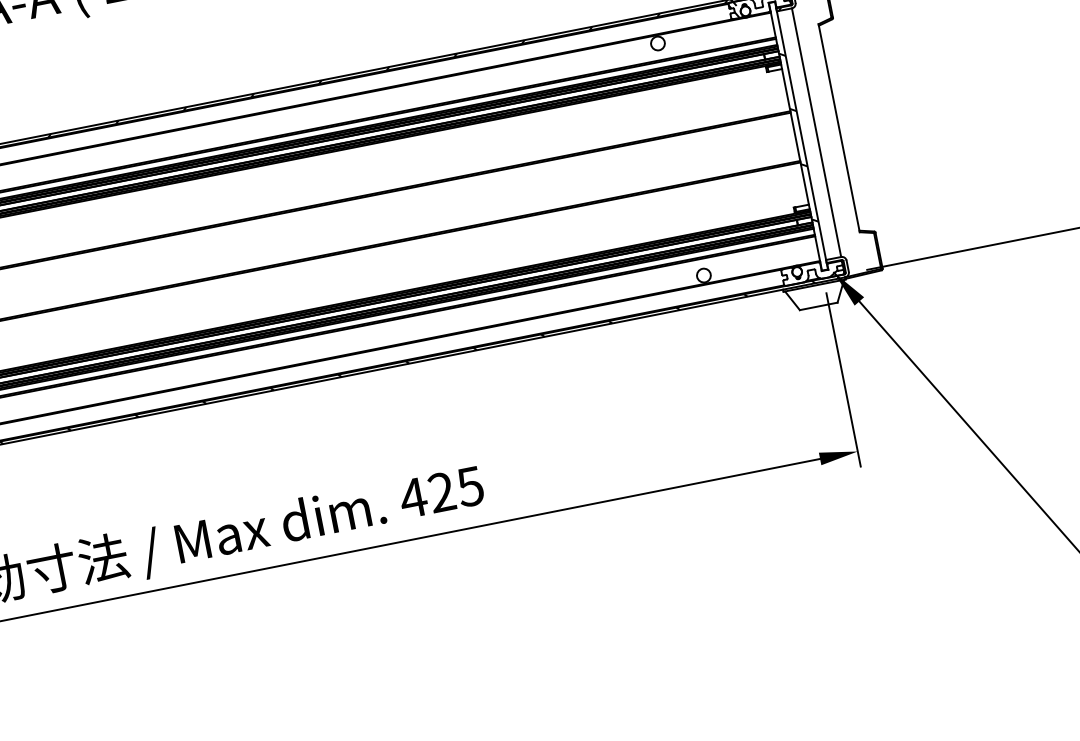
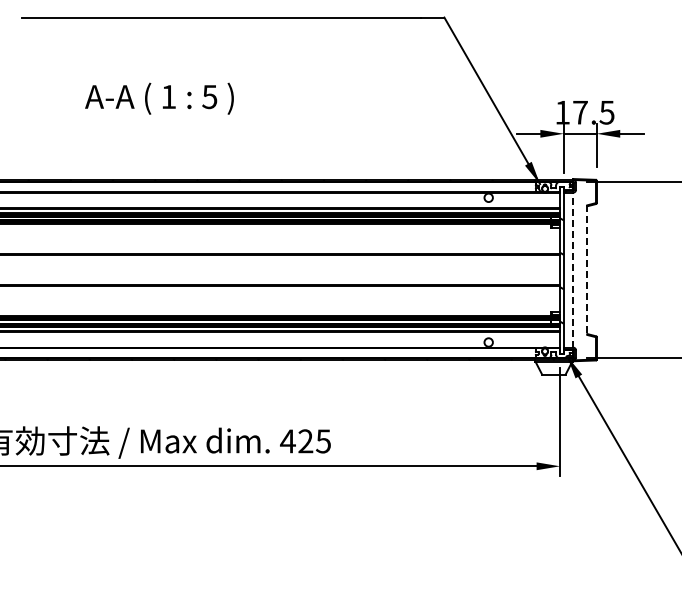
line: (839, 128) -> (587, 270), solid -> dashed
line: (816, 131) -> (573, 269), solid -> dashed

